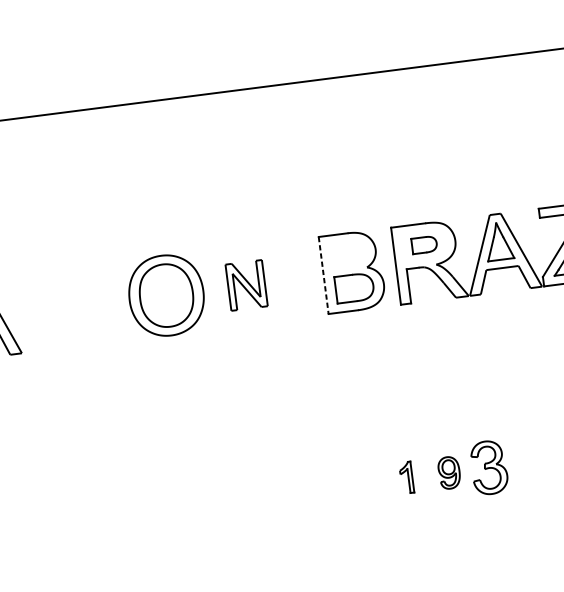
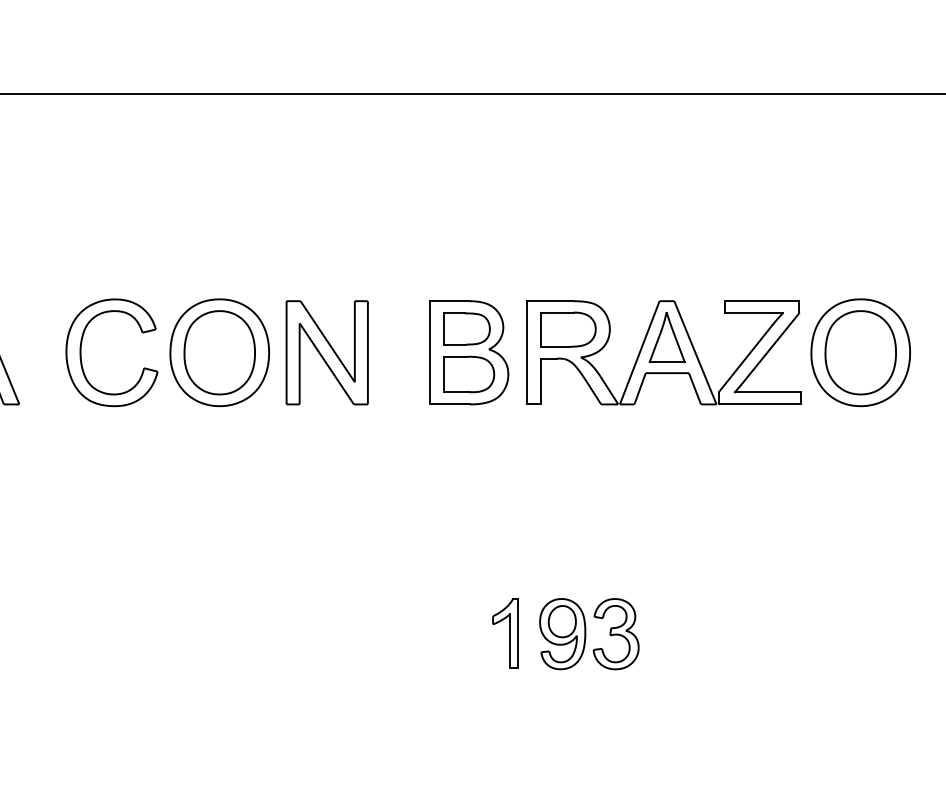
part: (424, 244) -> (568, 329), size x1.67
part: (348, 253) -> (466, 328), added
line: (323, 275) -> (430, 352), dashed -> solid
part: (246, 285) -> (326, 352), size x1.67
part: (63, 308) -> (81, 352), added
part: (449, 473) -> (562, 634), size x1.67
part: (406, 477) -> (505, 633), size x1.67

